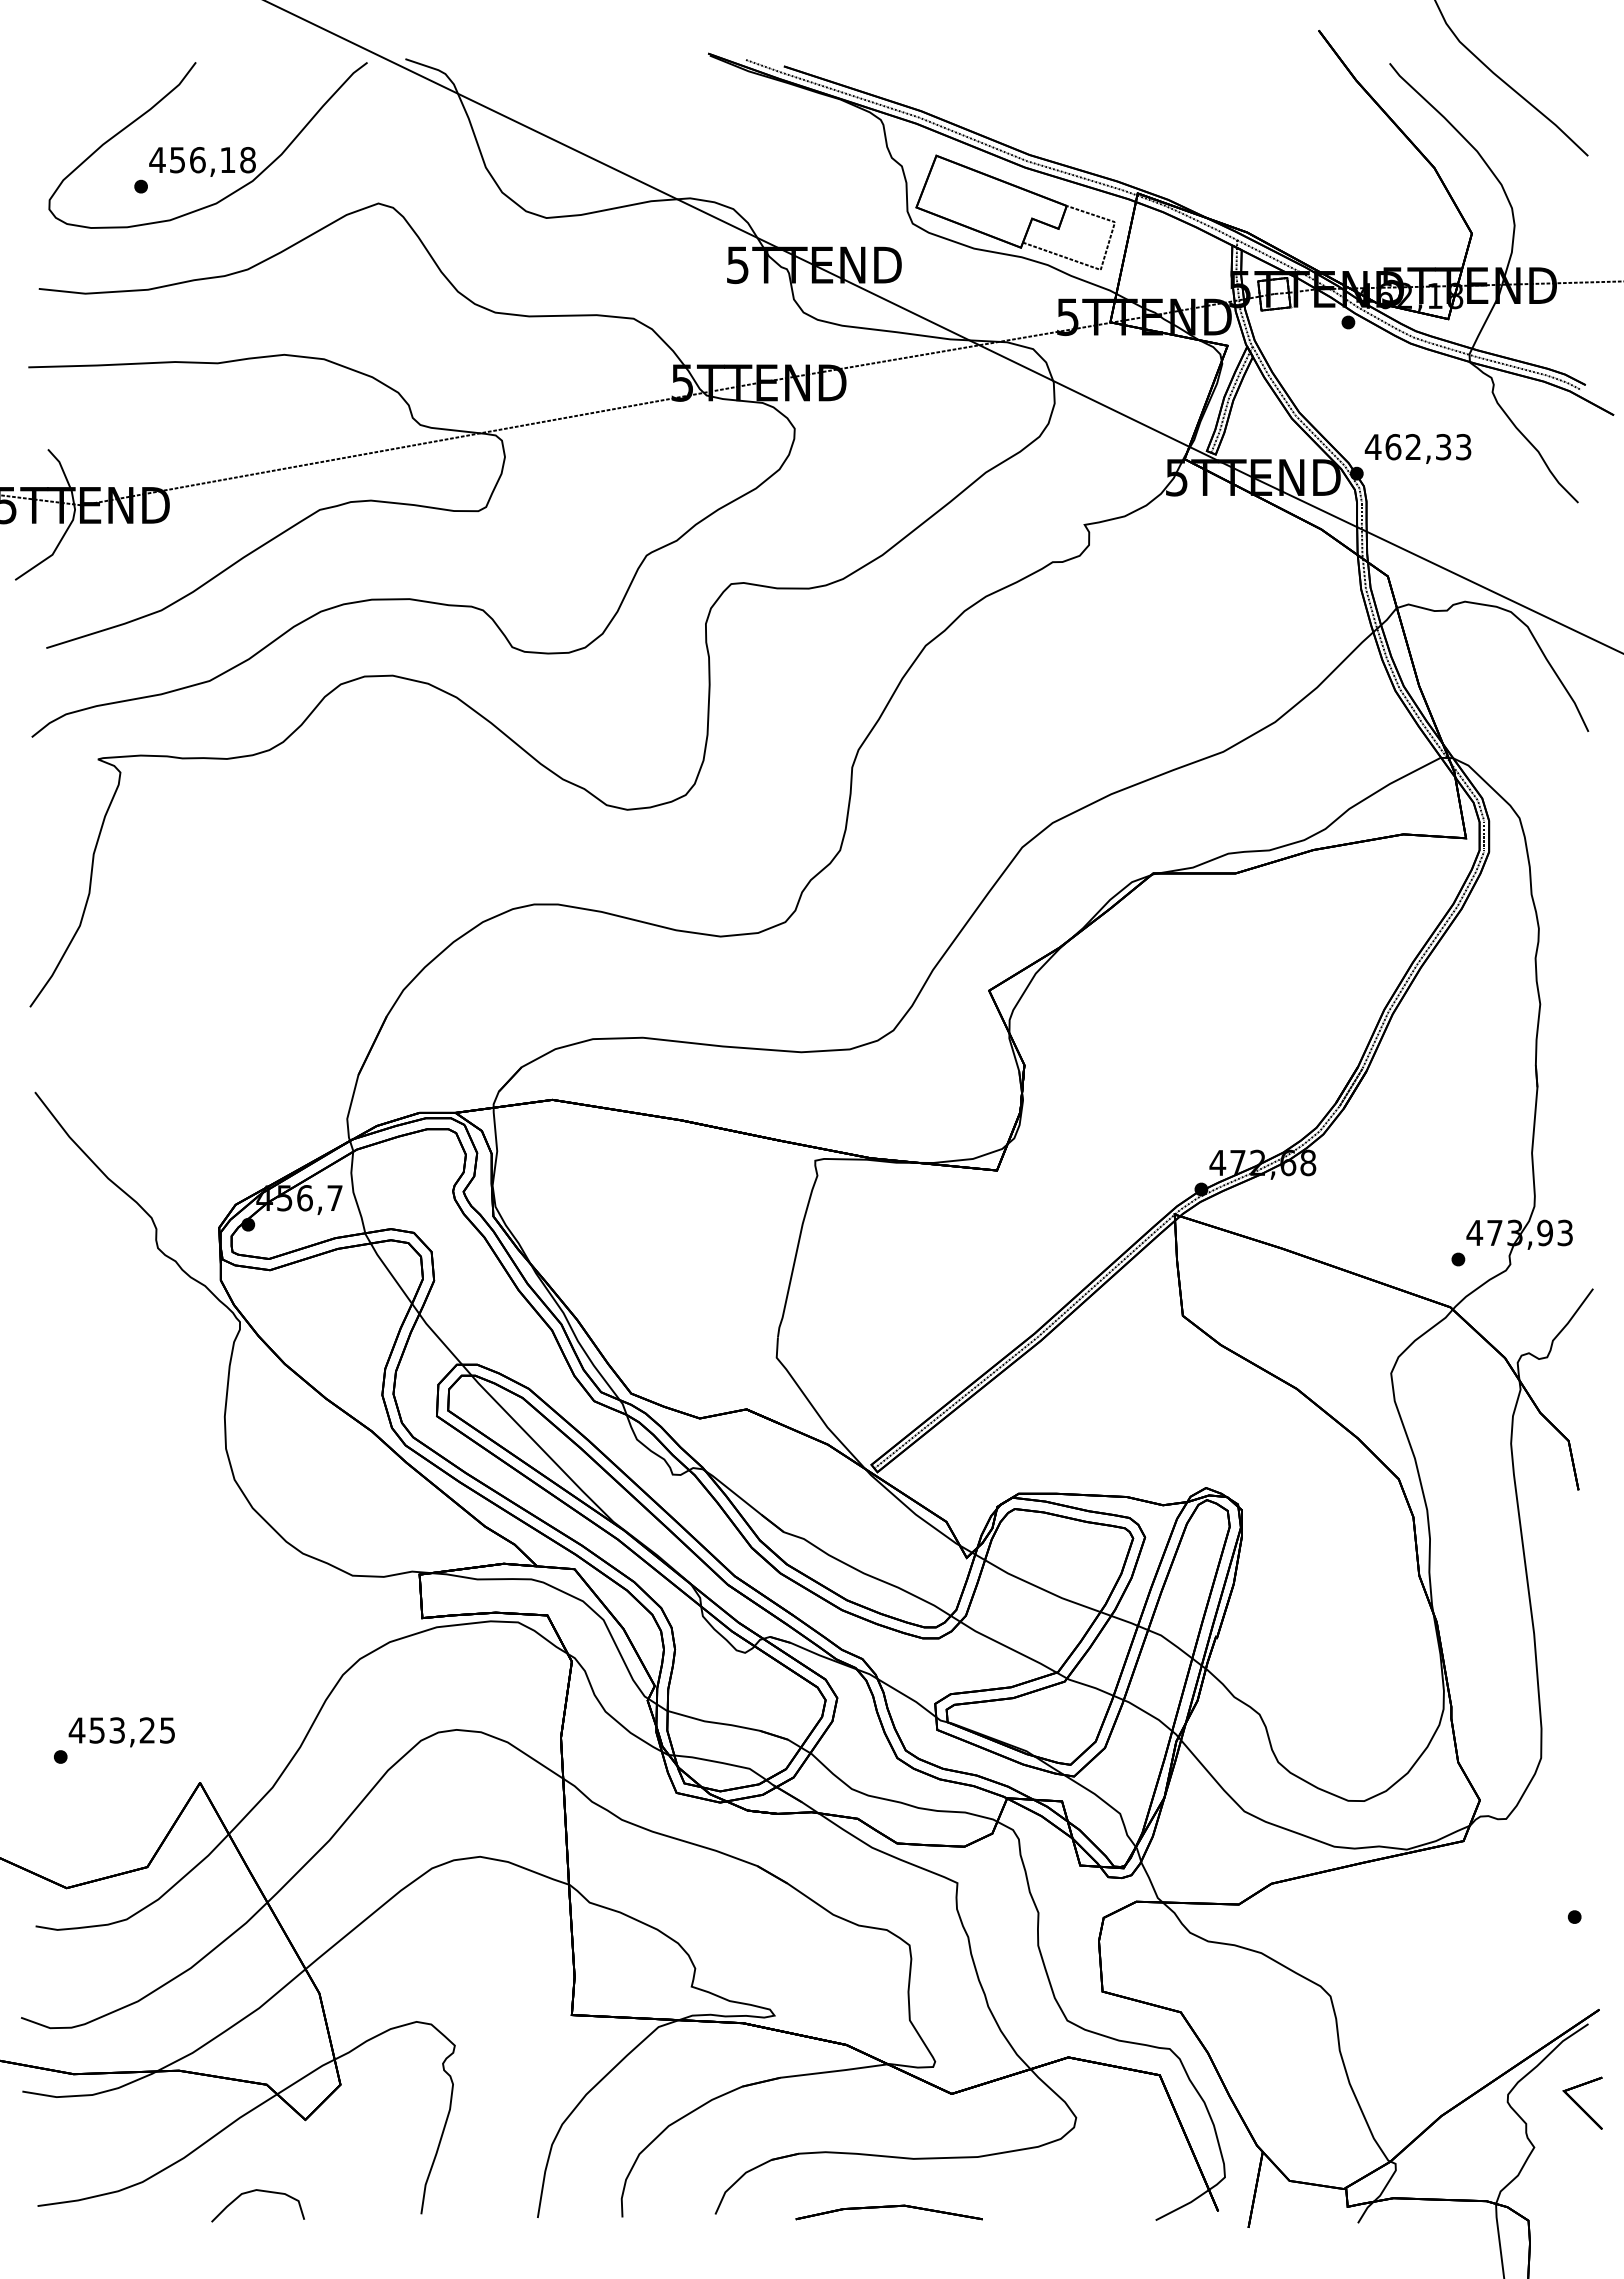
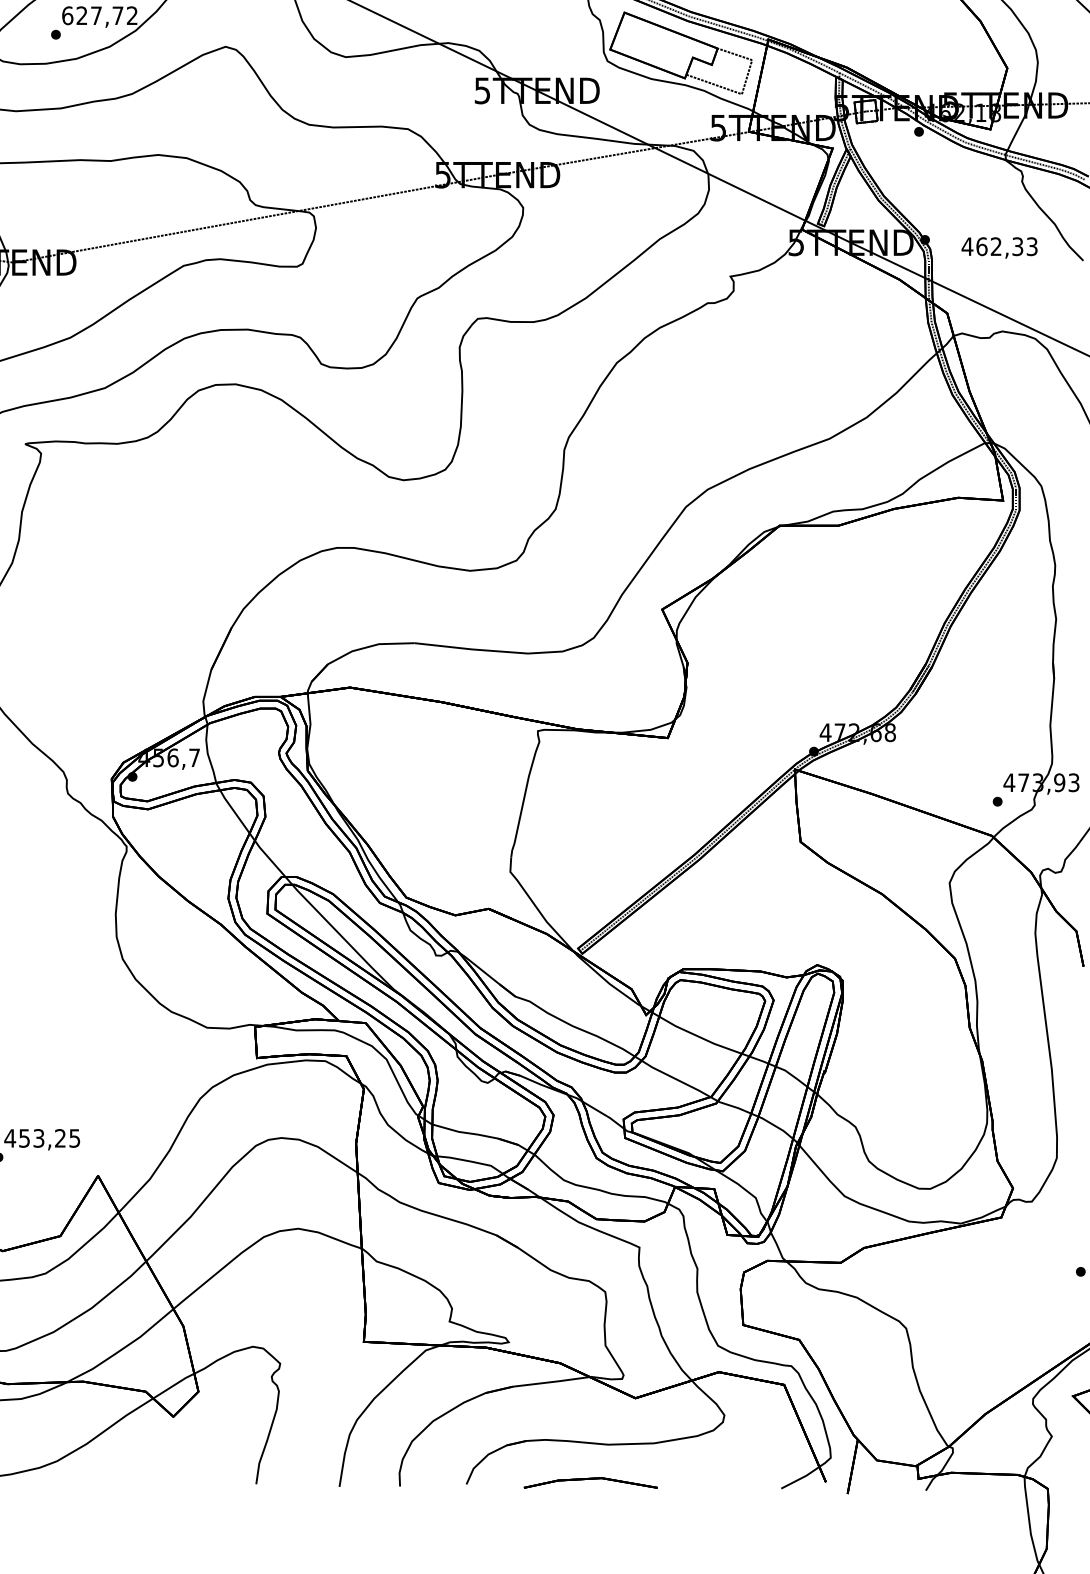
text: (202, 159) -> (99, 15), 456,18 -> 627,72
text: (1417, 448) -> (999, 247), moved
part: (258, 2191) -> (139, 1467), removed

